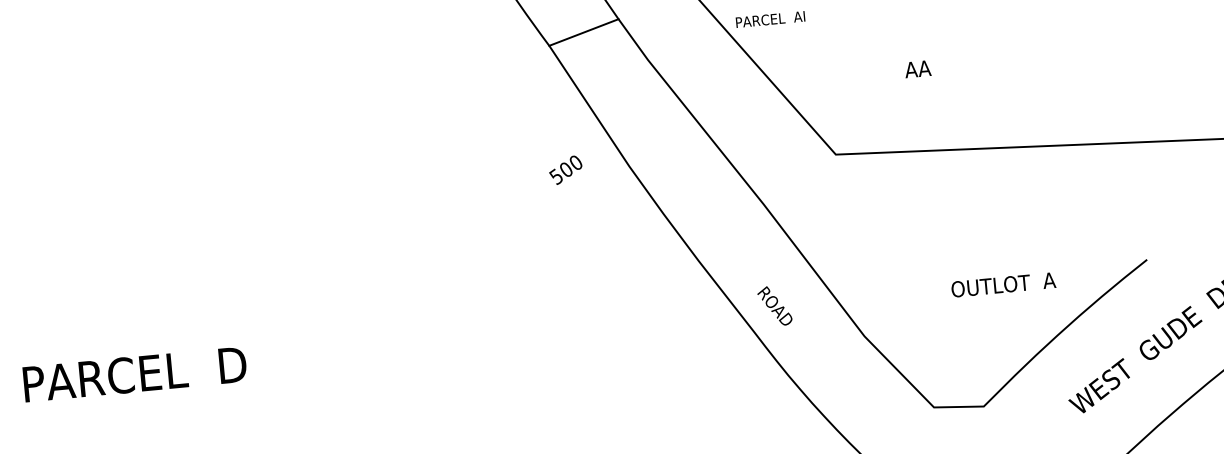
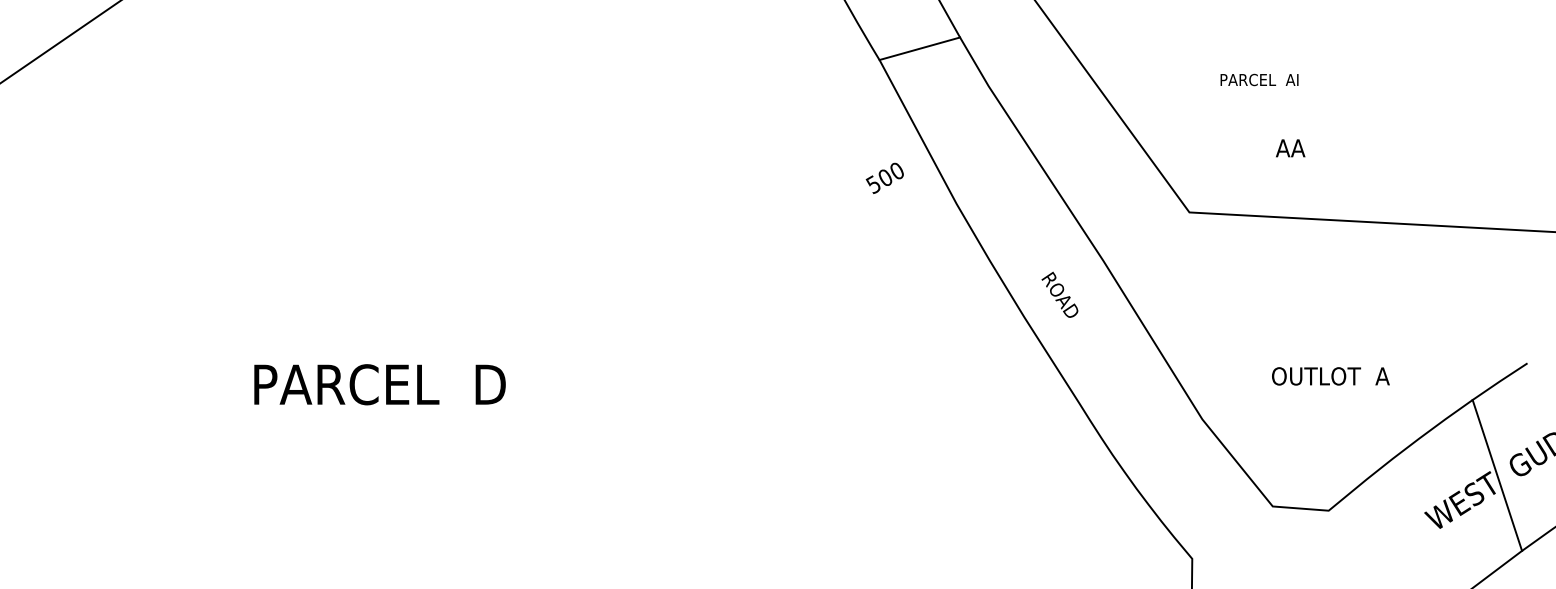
text: (770, 19) -> (1259, 79), moved
text: (917, 69) -> (1290, 148), moved
text: (565, 169) -> (884, 177), moved
text: (1003, 285) -> (1330, 376), moved
text: (774, 305) -> (1059, 294), moved
line: (1130, 361) -> (1497, 475), added

